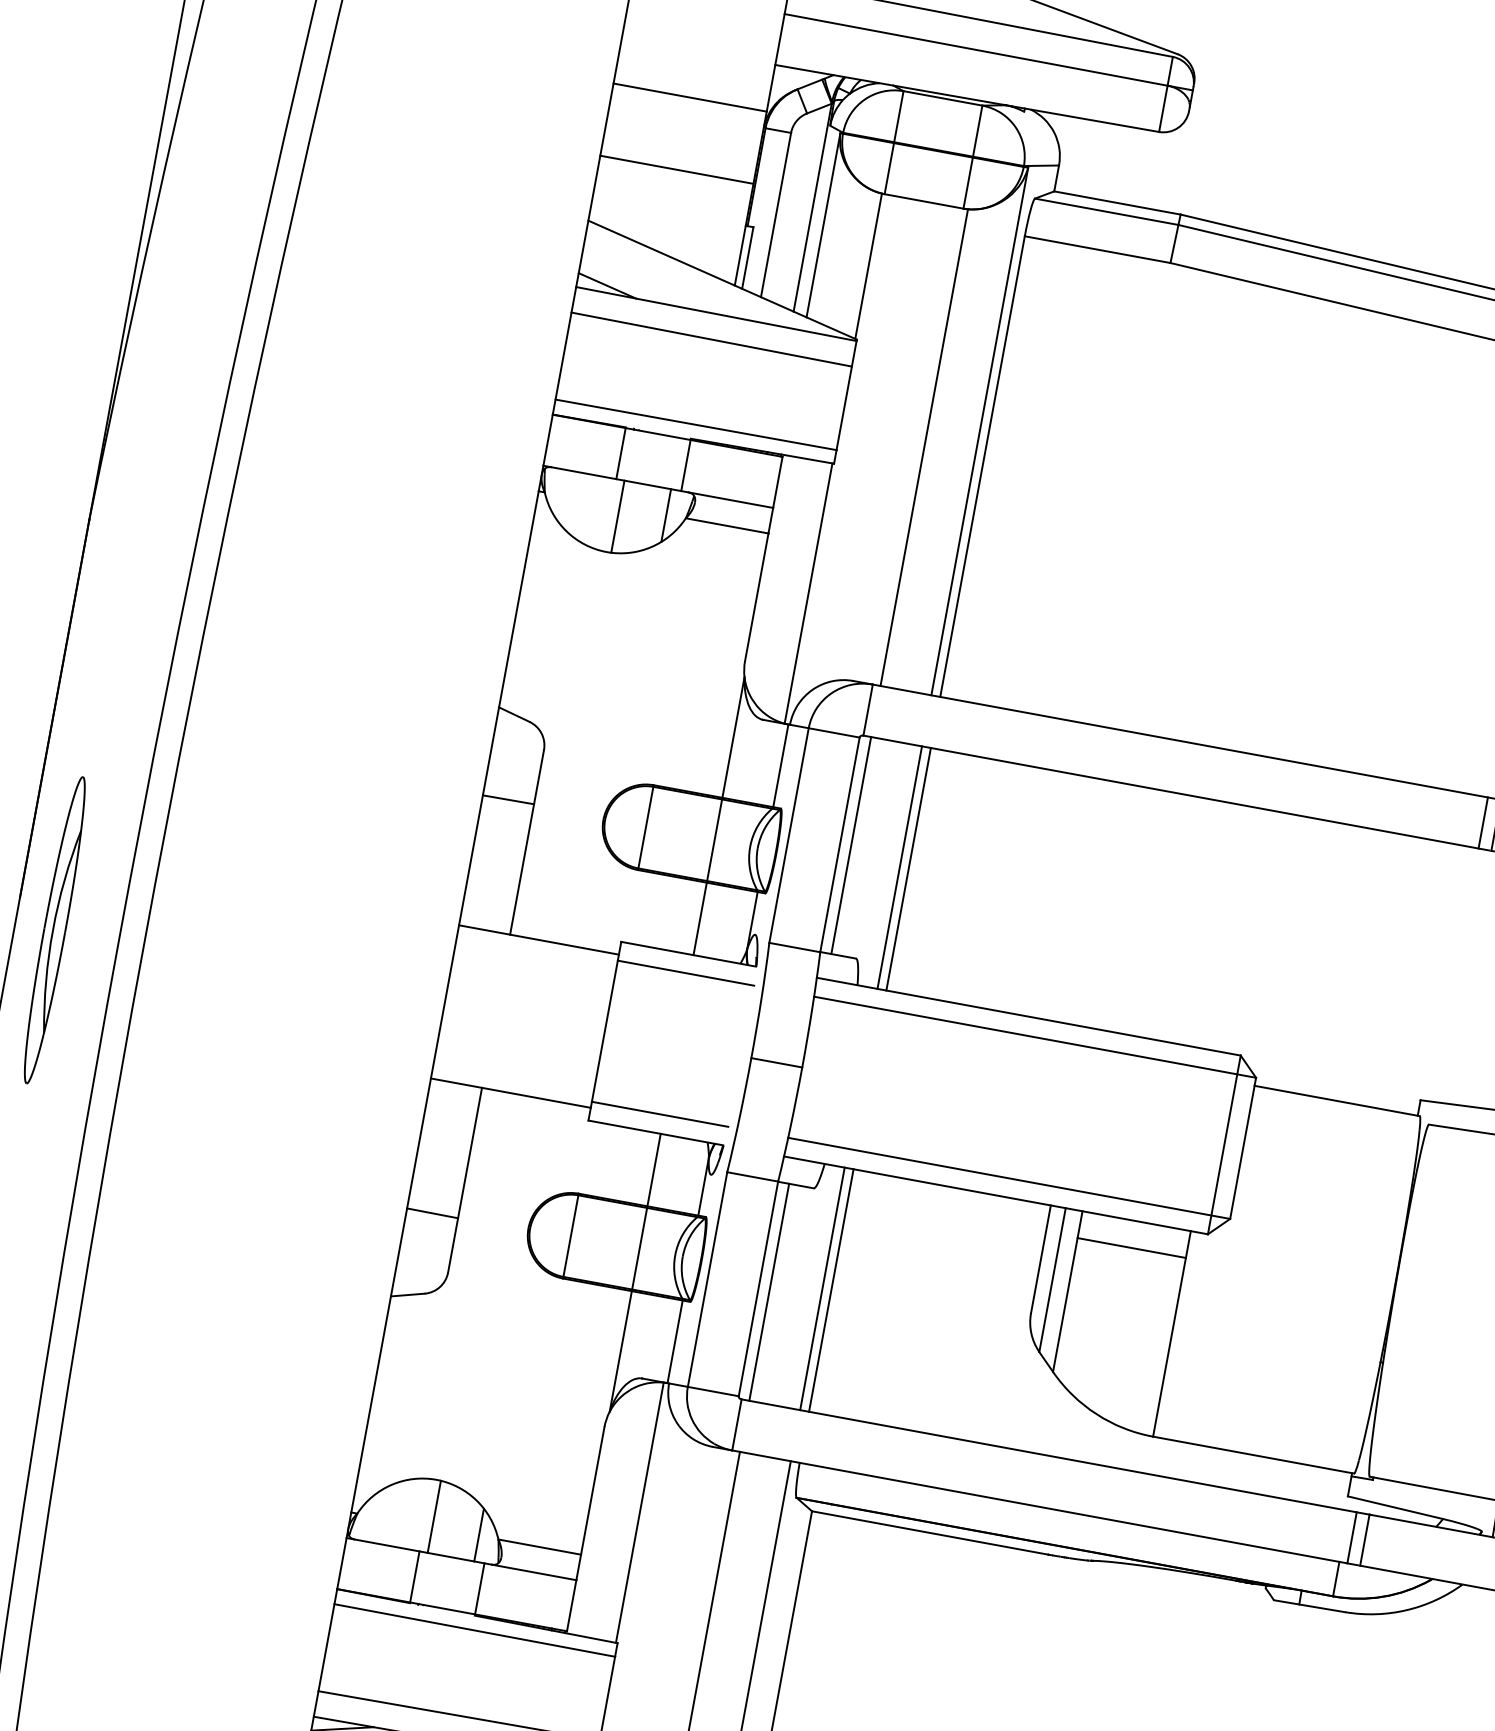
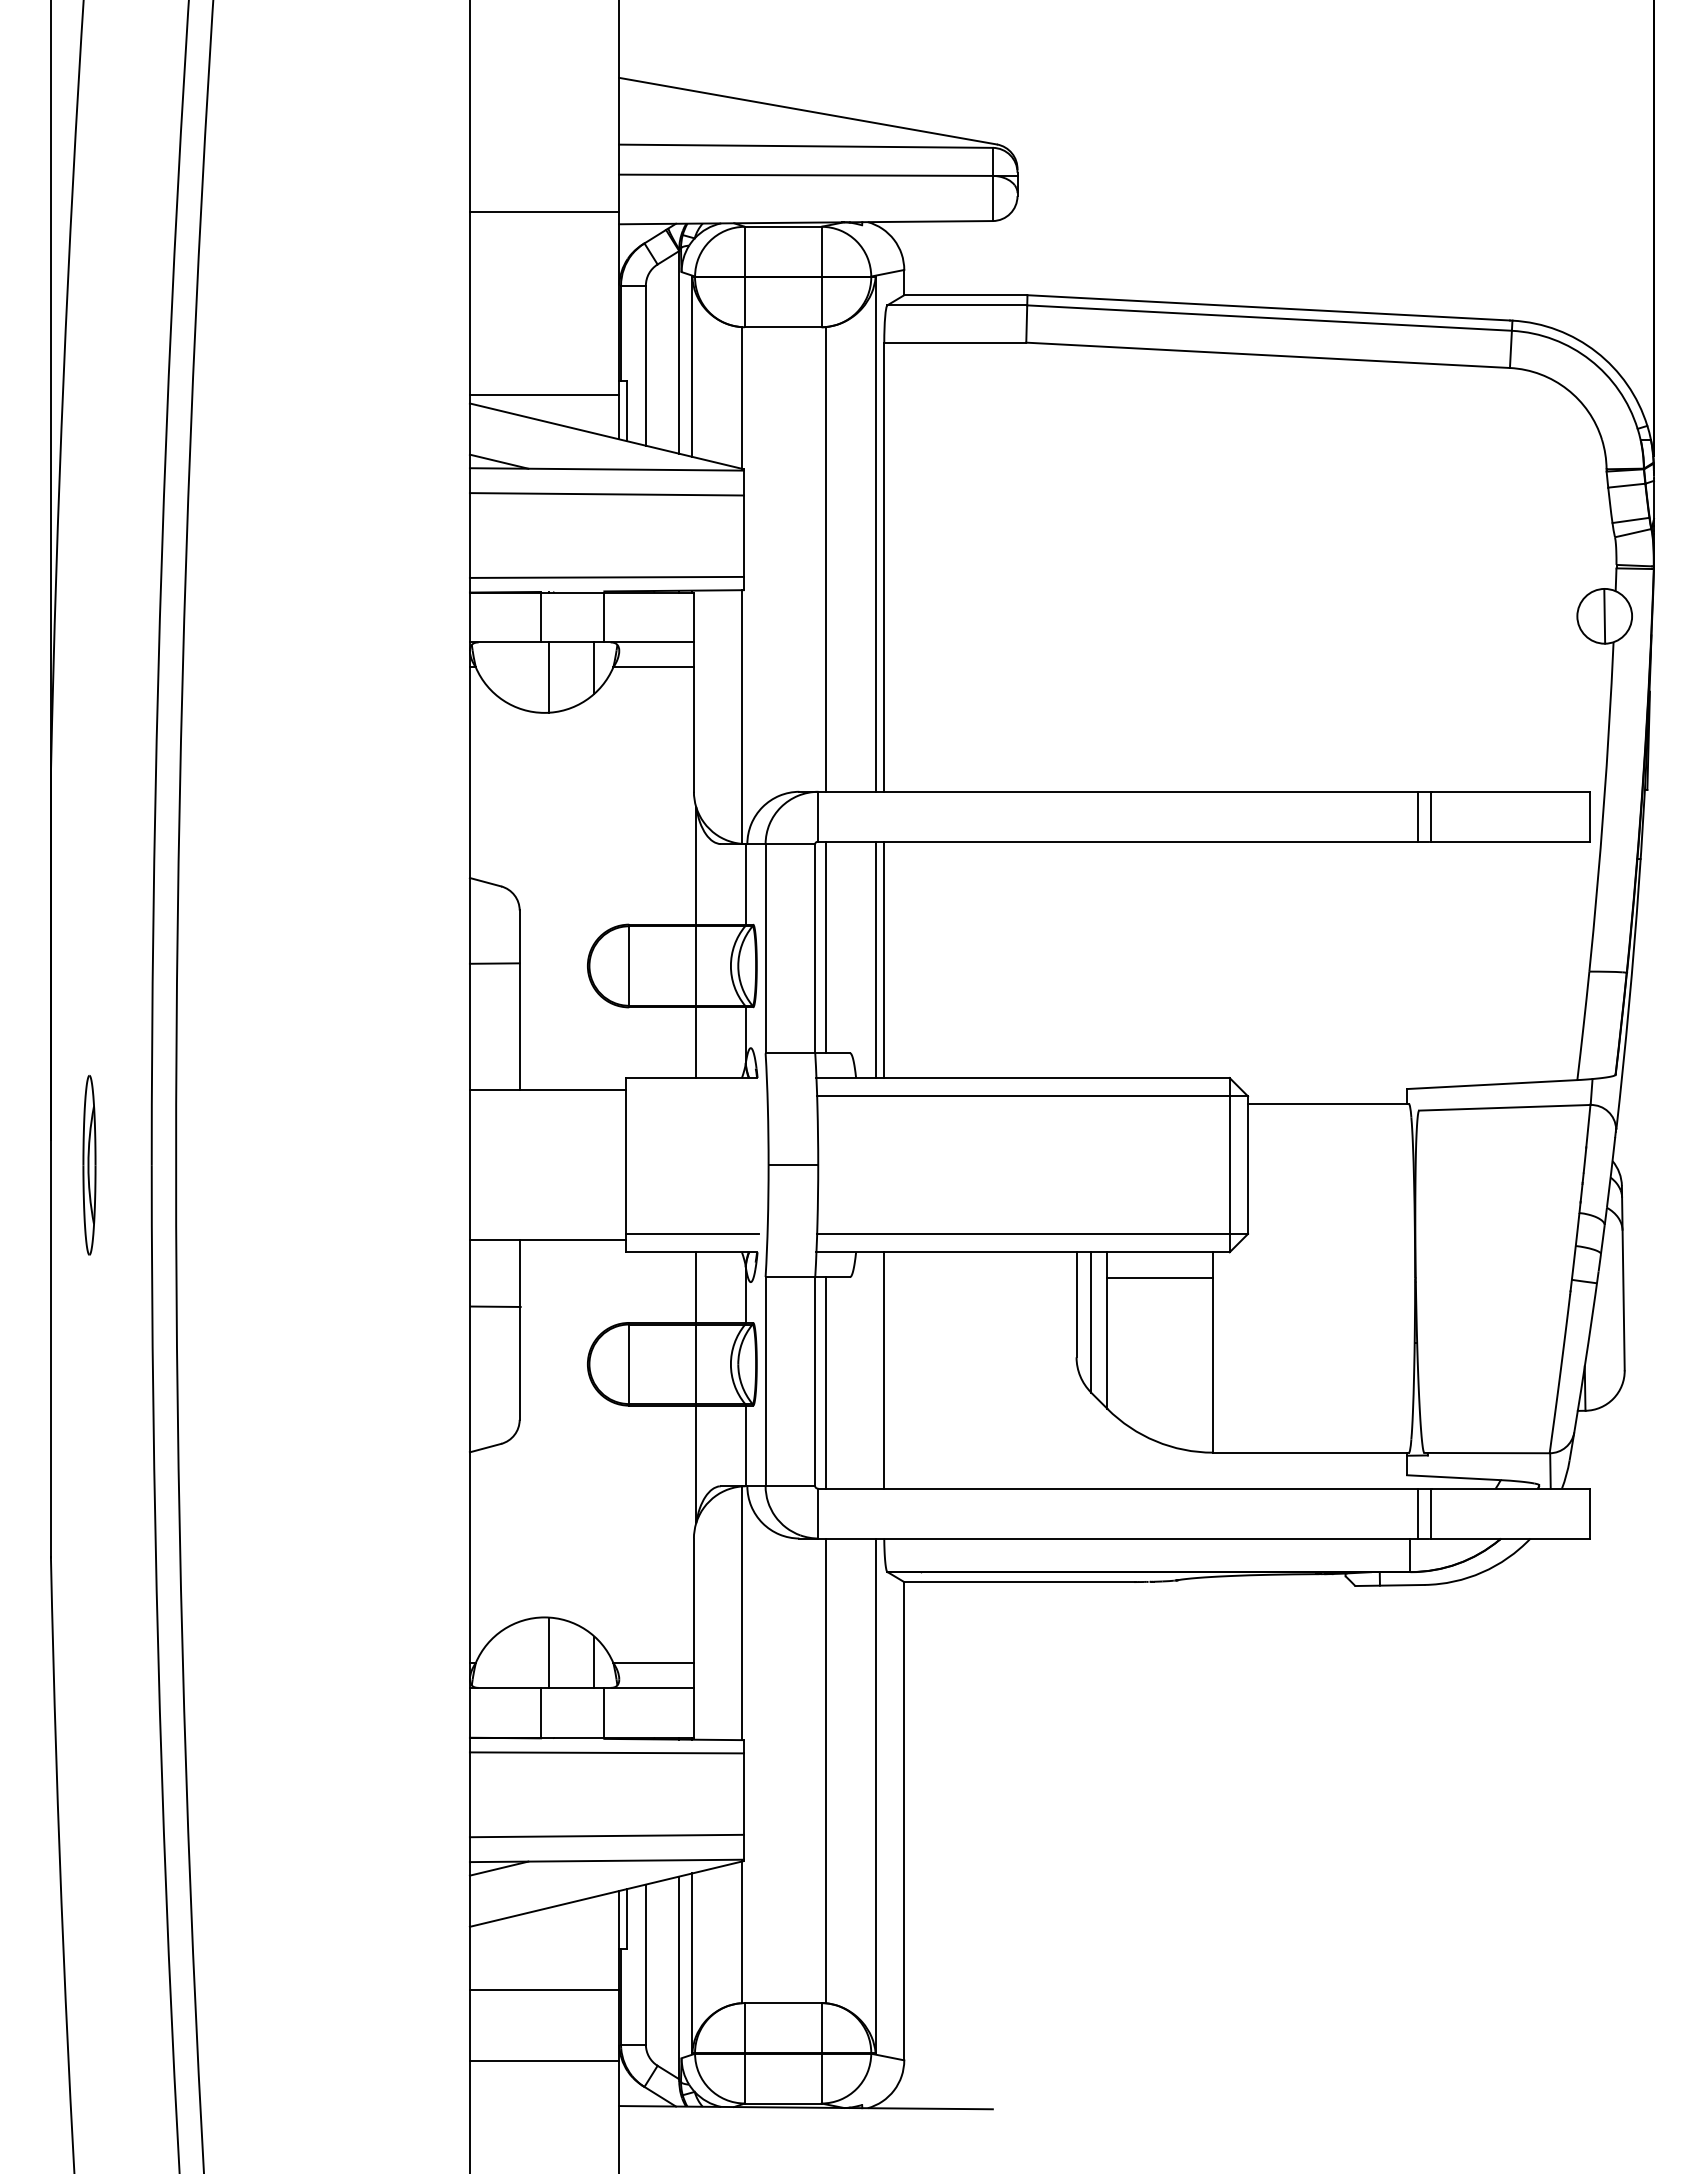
line: (690, 97) -> (544, 211), moved
line: (676, 170) -> (544, 395), moved
part: (54, 930) -> (89, 1165), size x0.6
line: (685, 973) -> (691, 1096), removed
line: (432, 1213) -> (495, 1306), moved
line: (822, 1288) -> (875, 1370), removed

